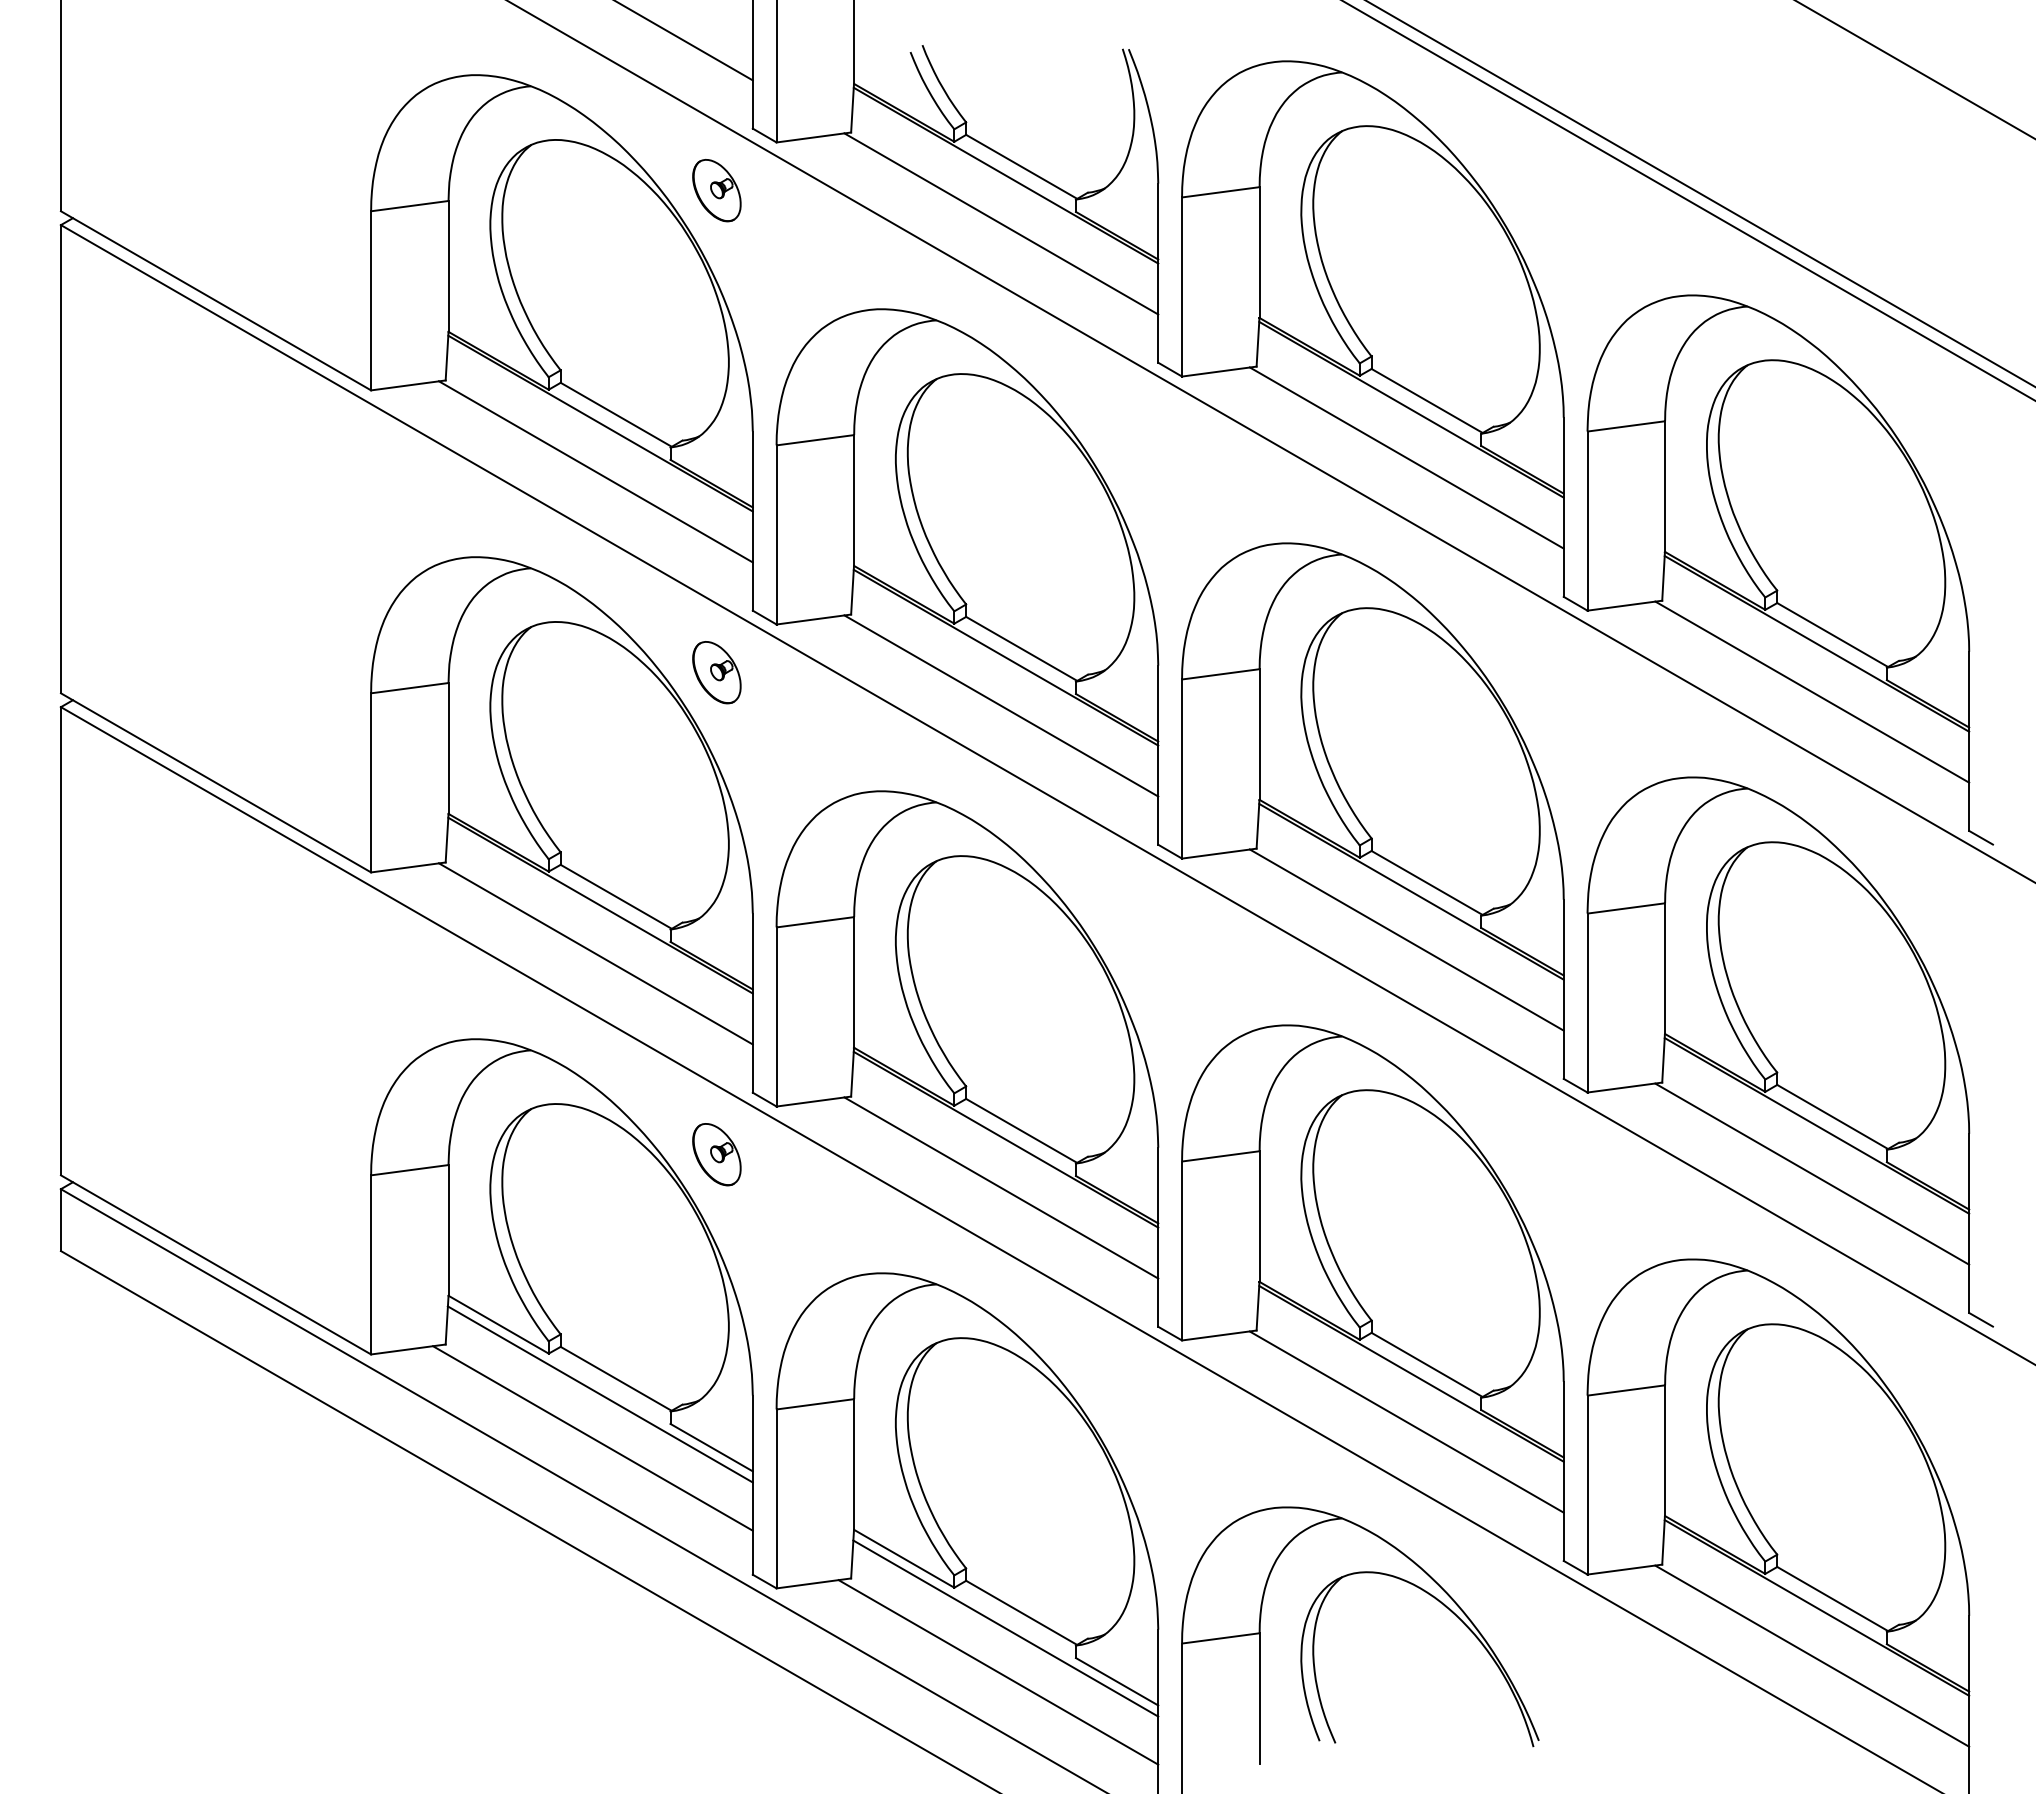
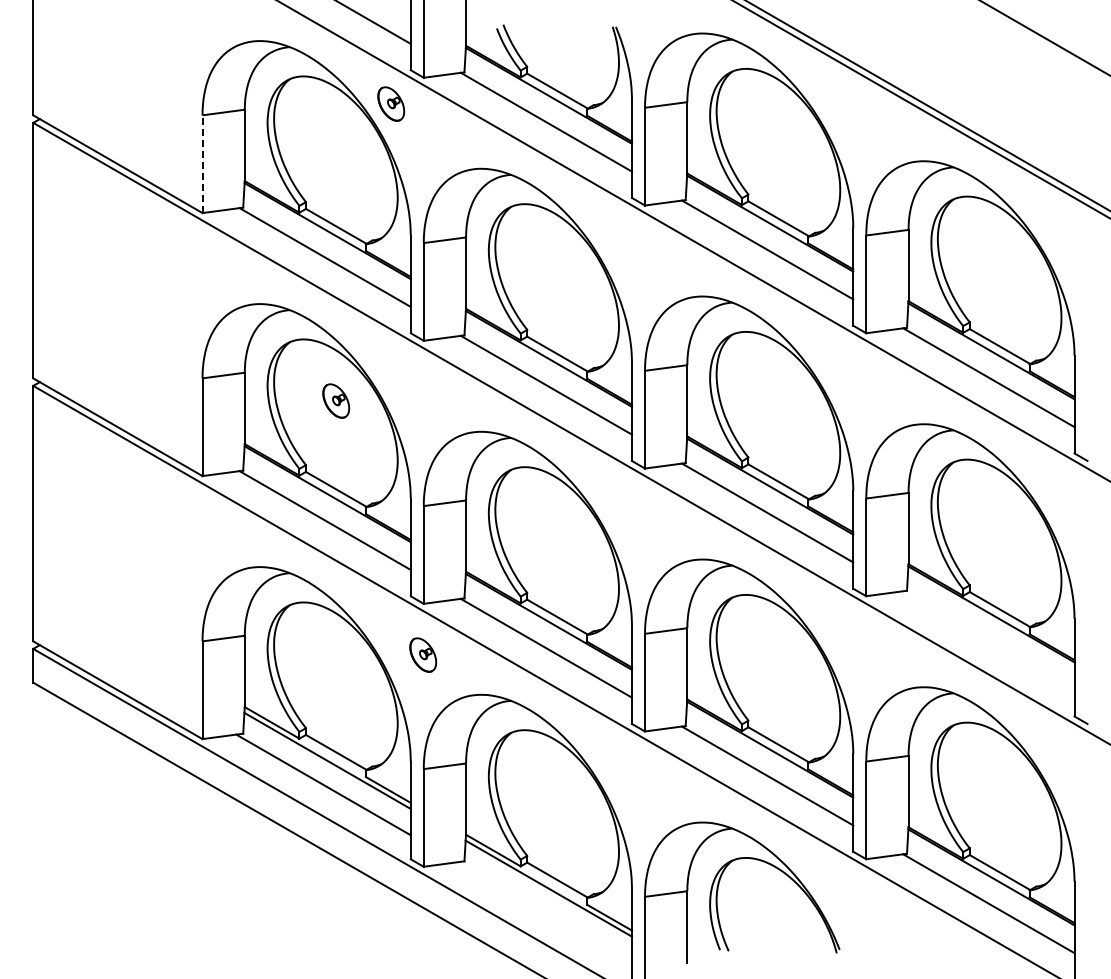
line: (371, 301) -> (202, 164), solid -> dashed
part: (717, 671) -> (336, 400), moved
part: (717, 1153) -> (423, 654), moved
line: (1811, 1173) -> (988, 640), removed
line: (997, 1672) -> (544, 912), removed

